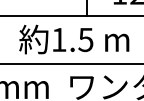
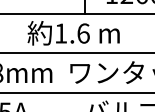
text: (85, 39) -> (83, 33), 1.5 -> 1.6

